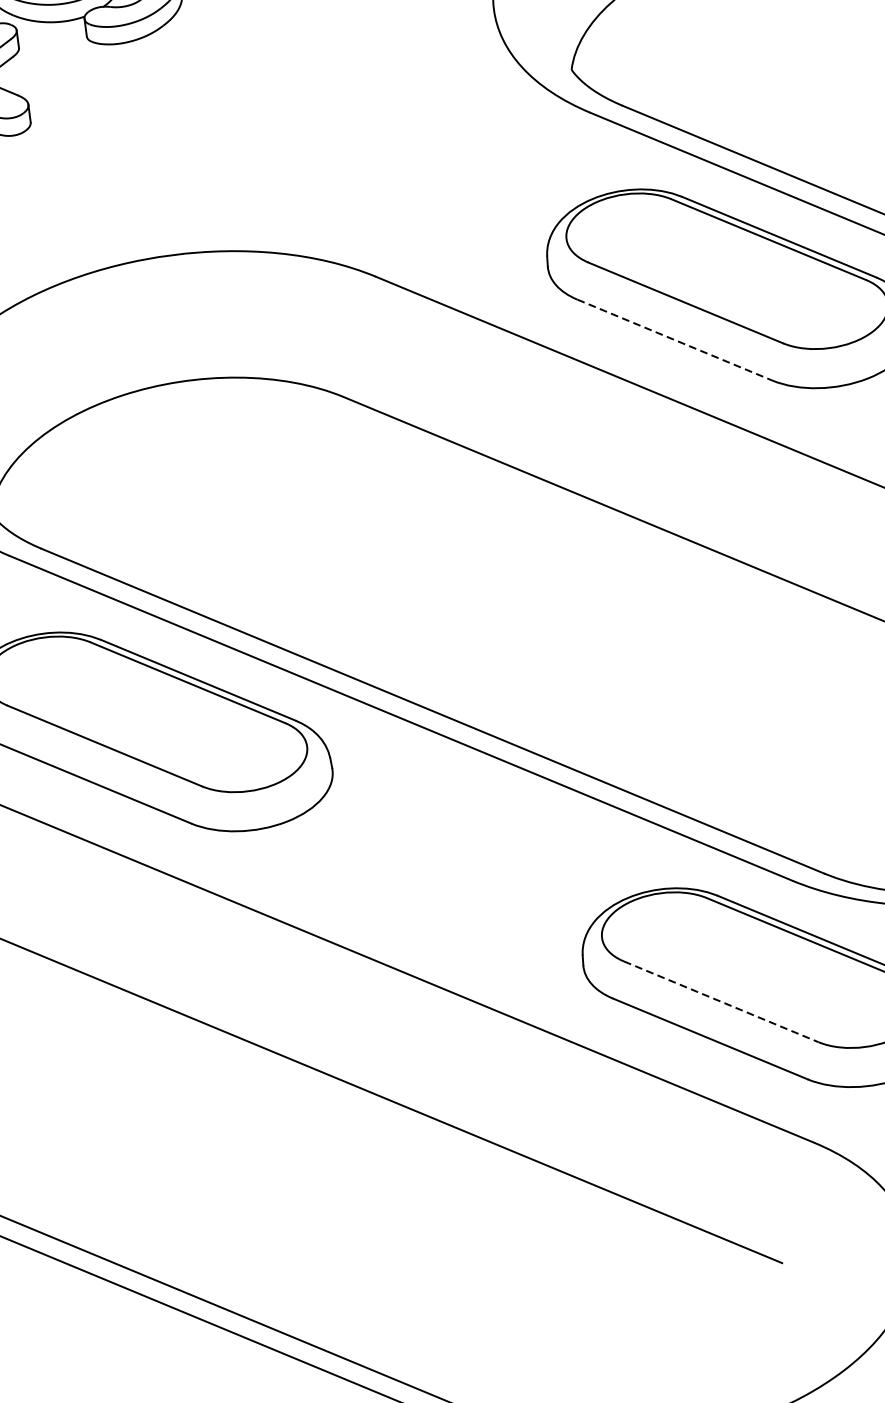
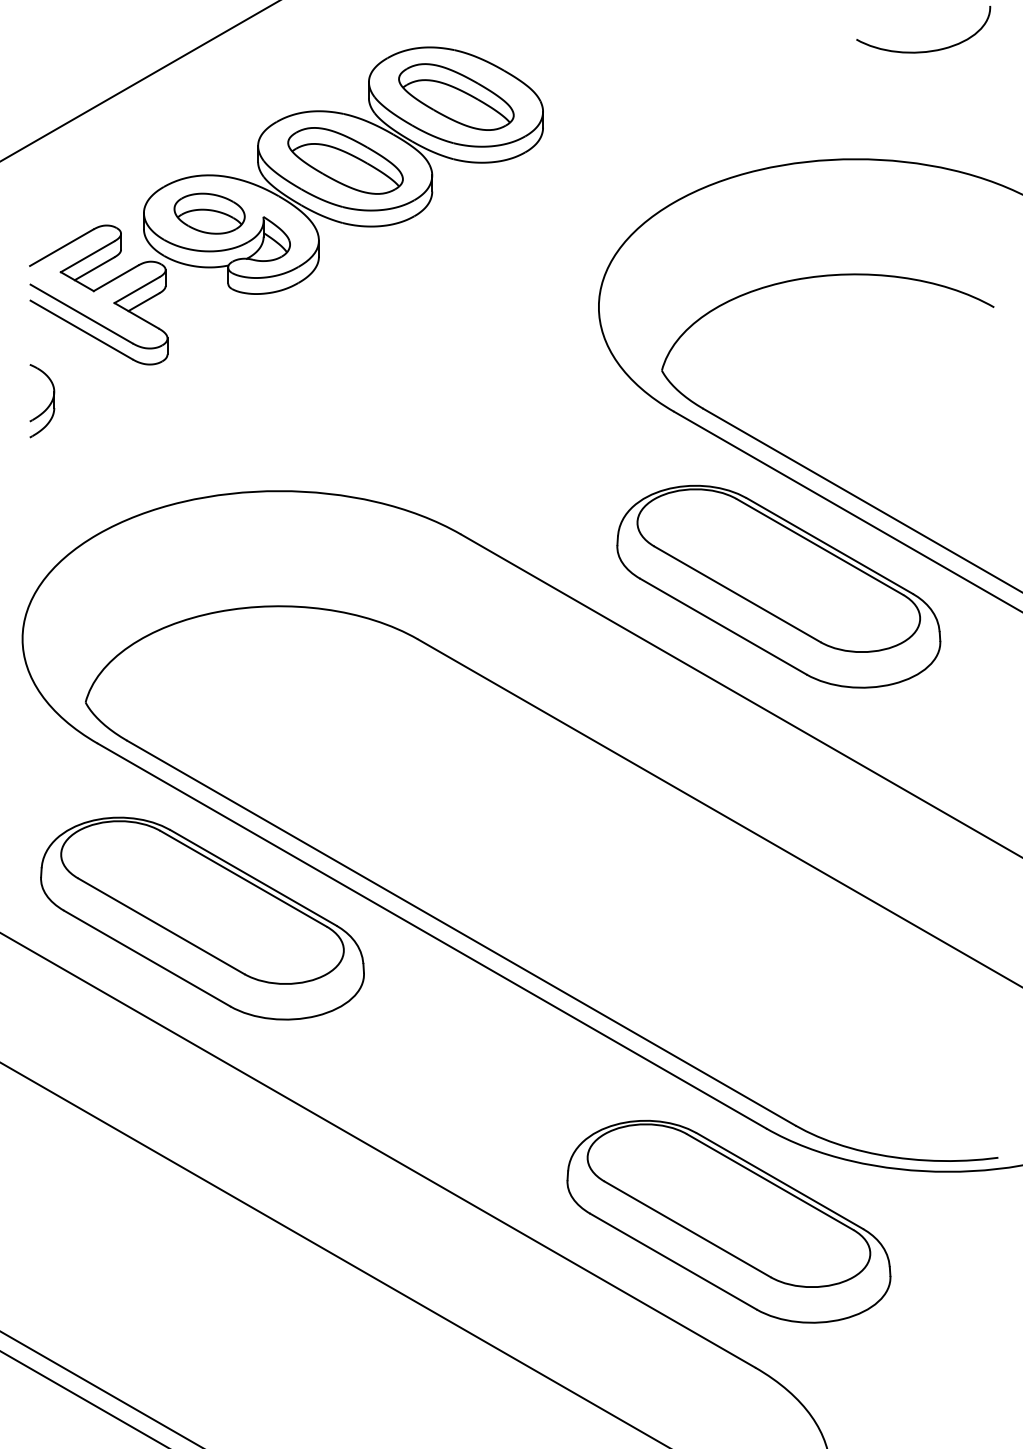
line: (674, 339) -> (723, 626), dashed -> solid
line: (720, 1001) -> (687, 1229), dashed -> solid

